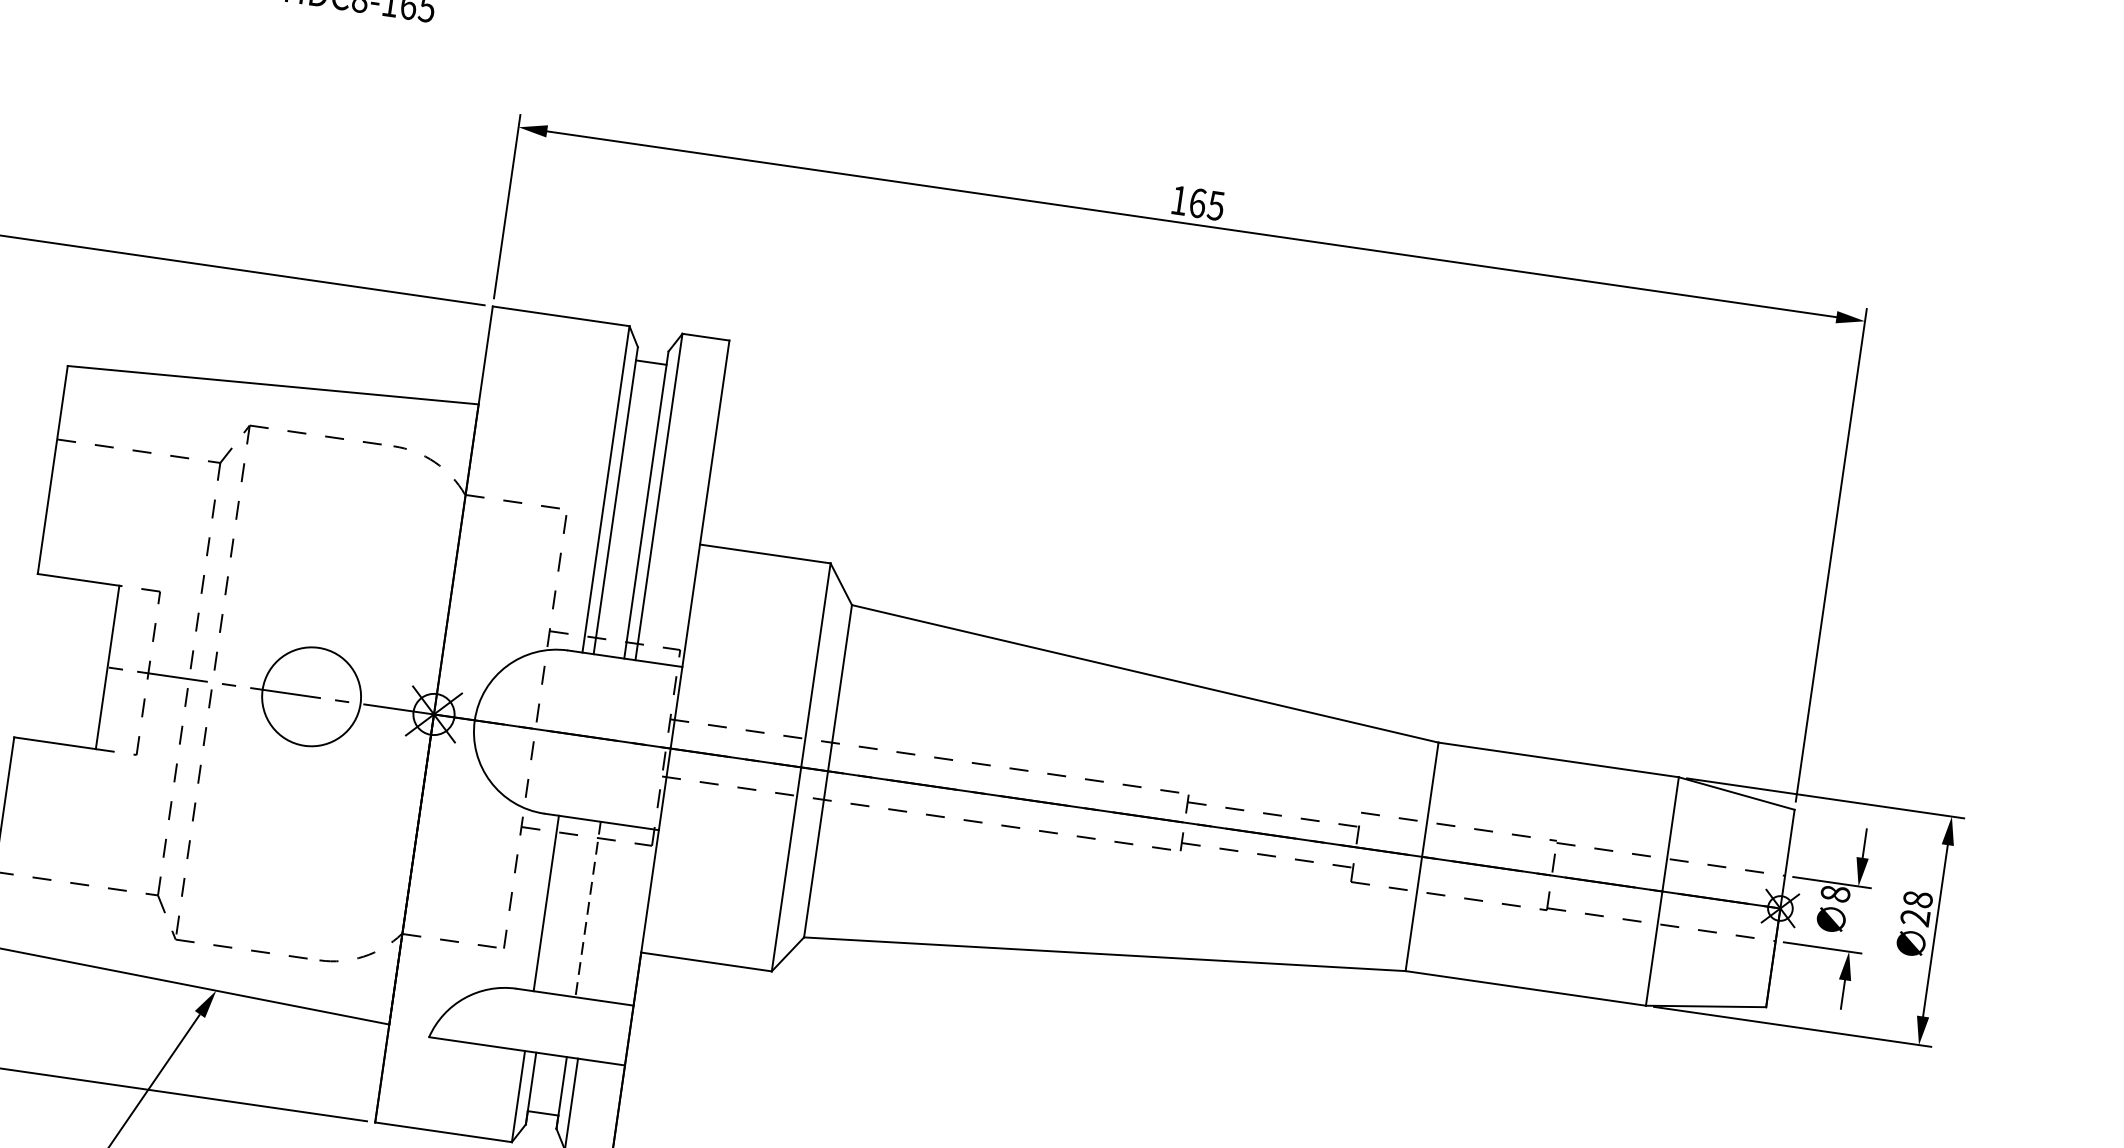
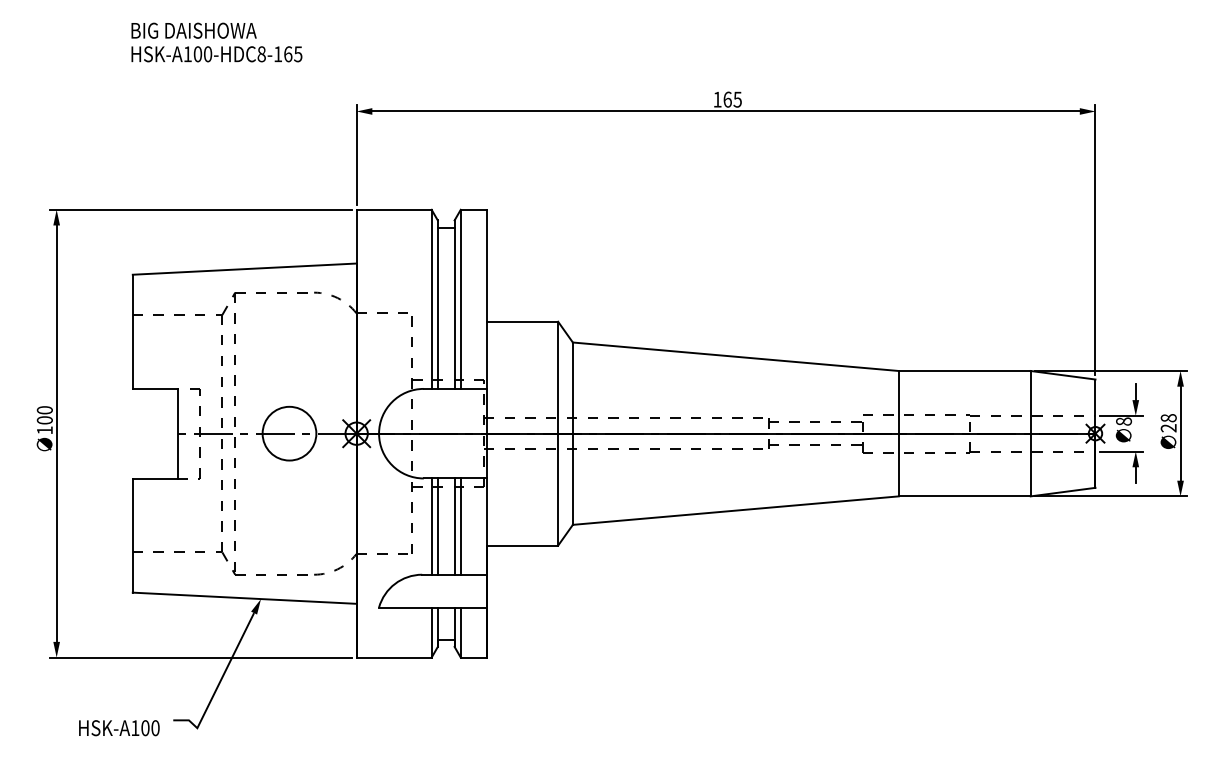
line: (556, 904) -> (437, 526), added
line: (598, 910) -> (460, 526), added
line: (587, 911) -> (454, 527), dashed -> solid

